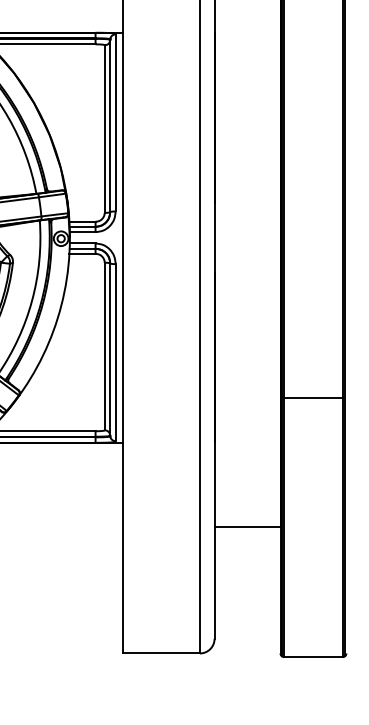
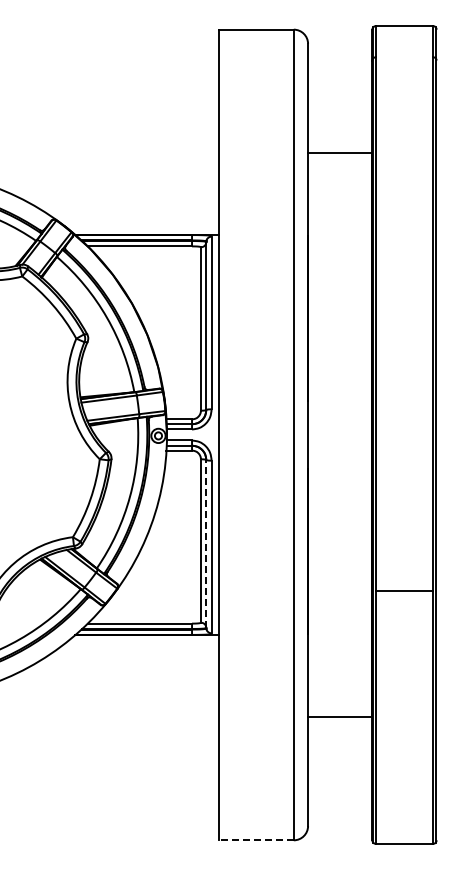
line: (110, 349) -> (206, 543), solid -> dashed
line: (160, 653) -> (255, 840), solid -> dashed

